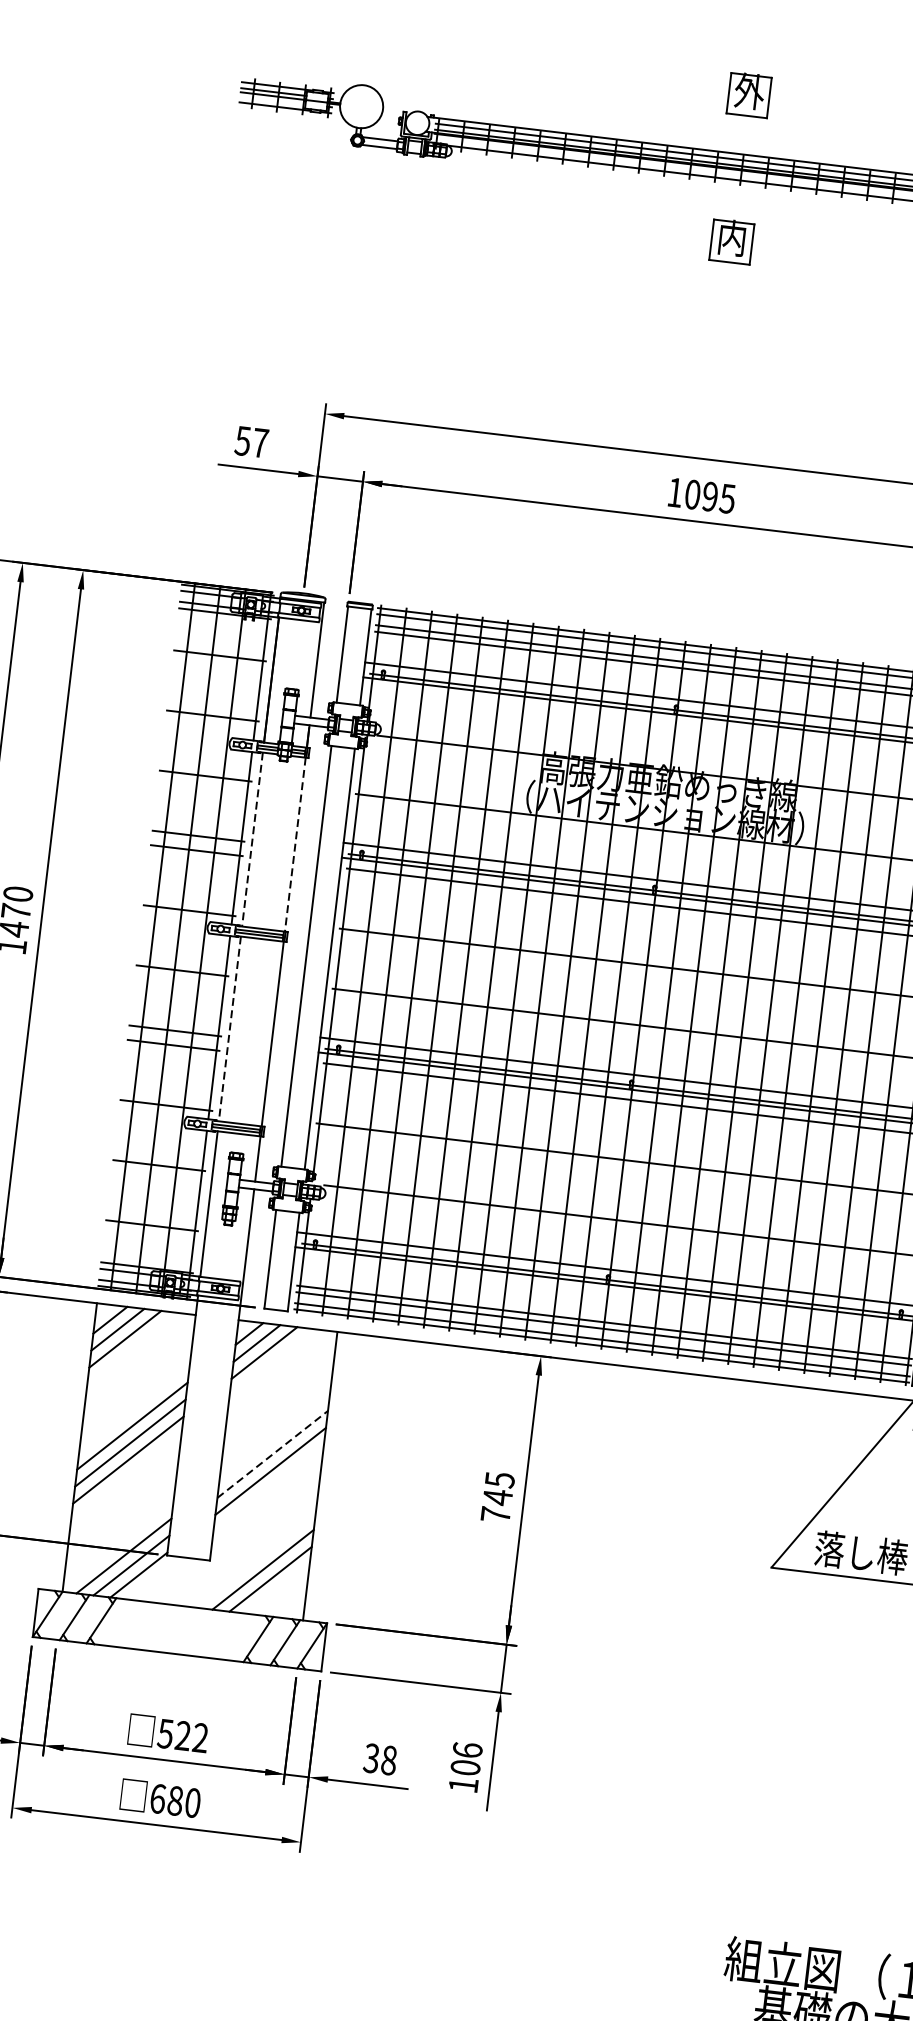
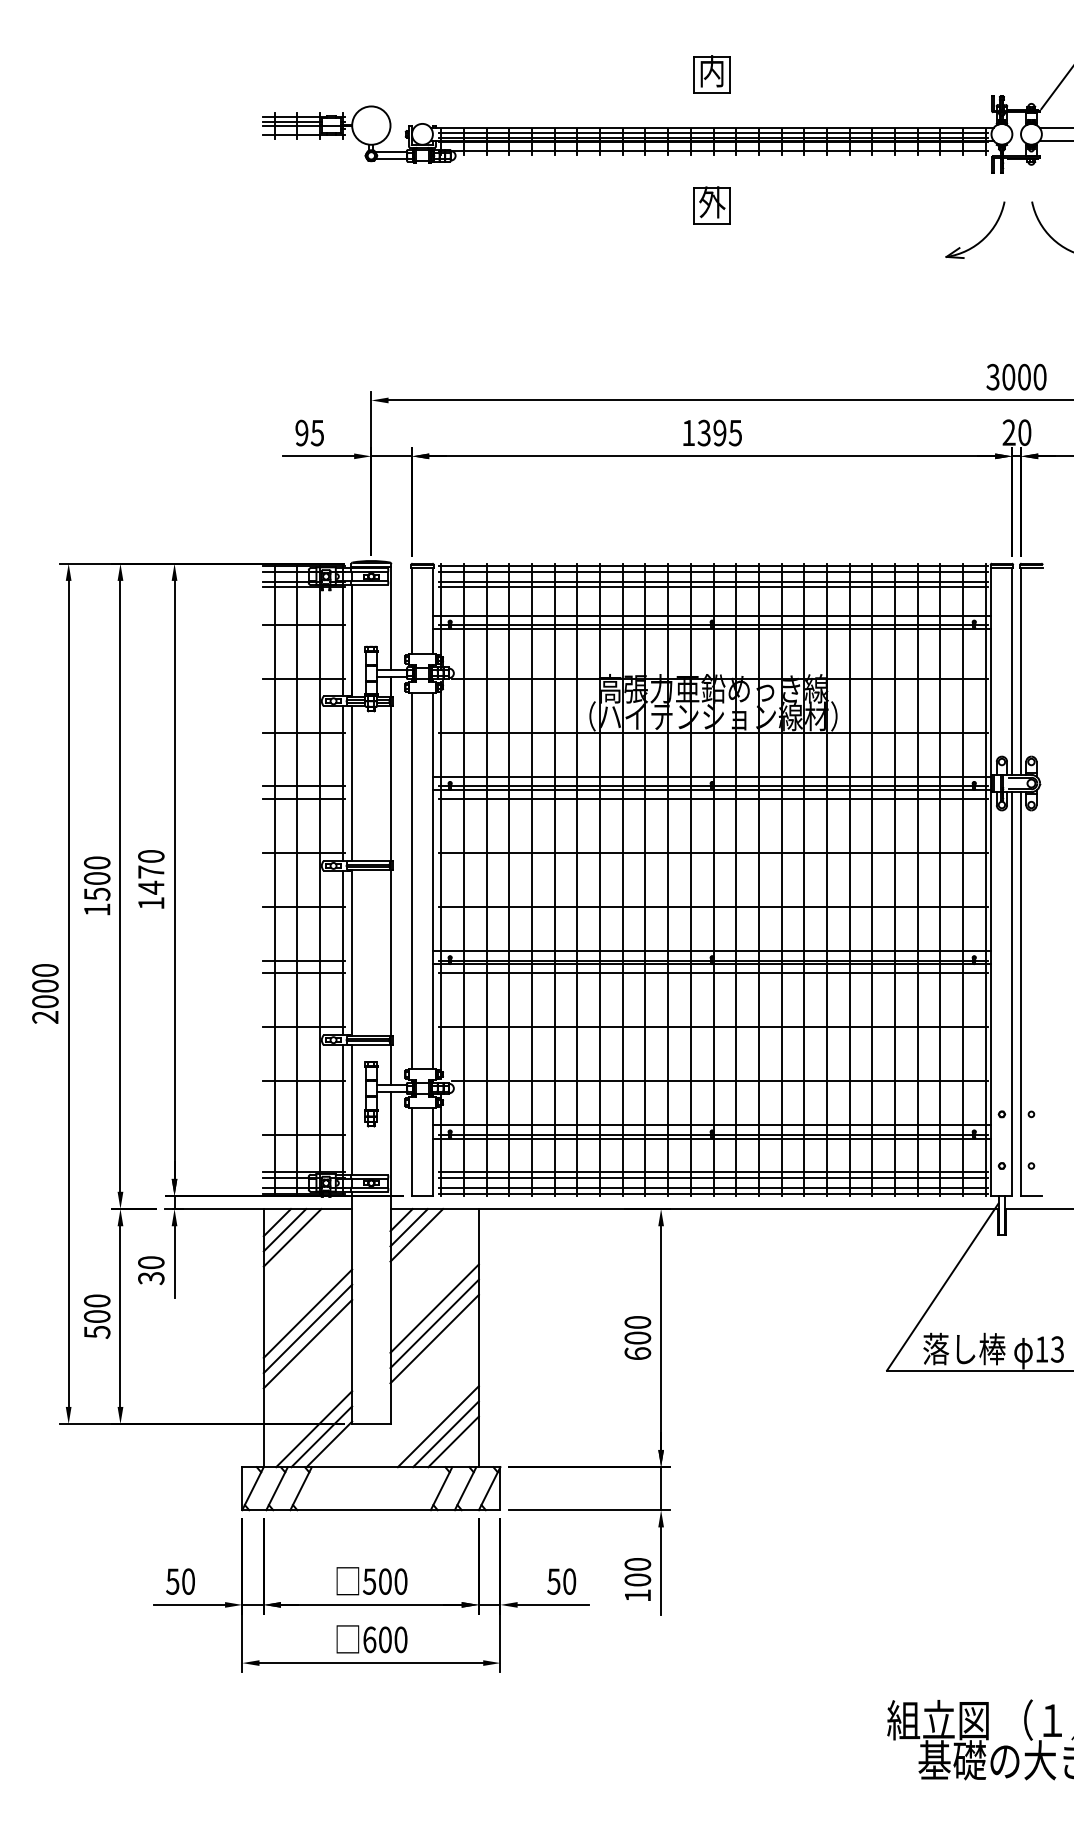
text: (750, 91) -> (712, 71), 外 -> 内
text: (732, 238) -> (712, 202), 内 -> 外
text: (251, 441) -> (309, 432), 57 -> 95
text: (691, 495) -> (703, 433), 1095 -> 1395
line: (252, 839) -> (352, 783), dashed -> solid
line: (295, 844) -> (390, 783), dashed -> solid
line: (230, 1029) -> (352, 953), dashed -> solid
line: (274, 1437) -> (434, 1308), added
line: (272, 1453) -> (434, 1323), dashed -> solid
text: (497, 1497) -> (637, 1338), 745 -> 600
line: (278, 1588) -> (453, 1441), added
text: (191, 1736) -> (392, 1581), 522 -> 500
text: (467, 1749) -> (637, 1563), 106 -> 100
text: (381, 1759) -> (562, 1581), 38 -> 50
text: (175, 1800) -> (385, 1639), 680 -> 600

